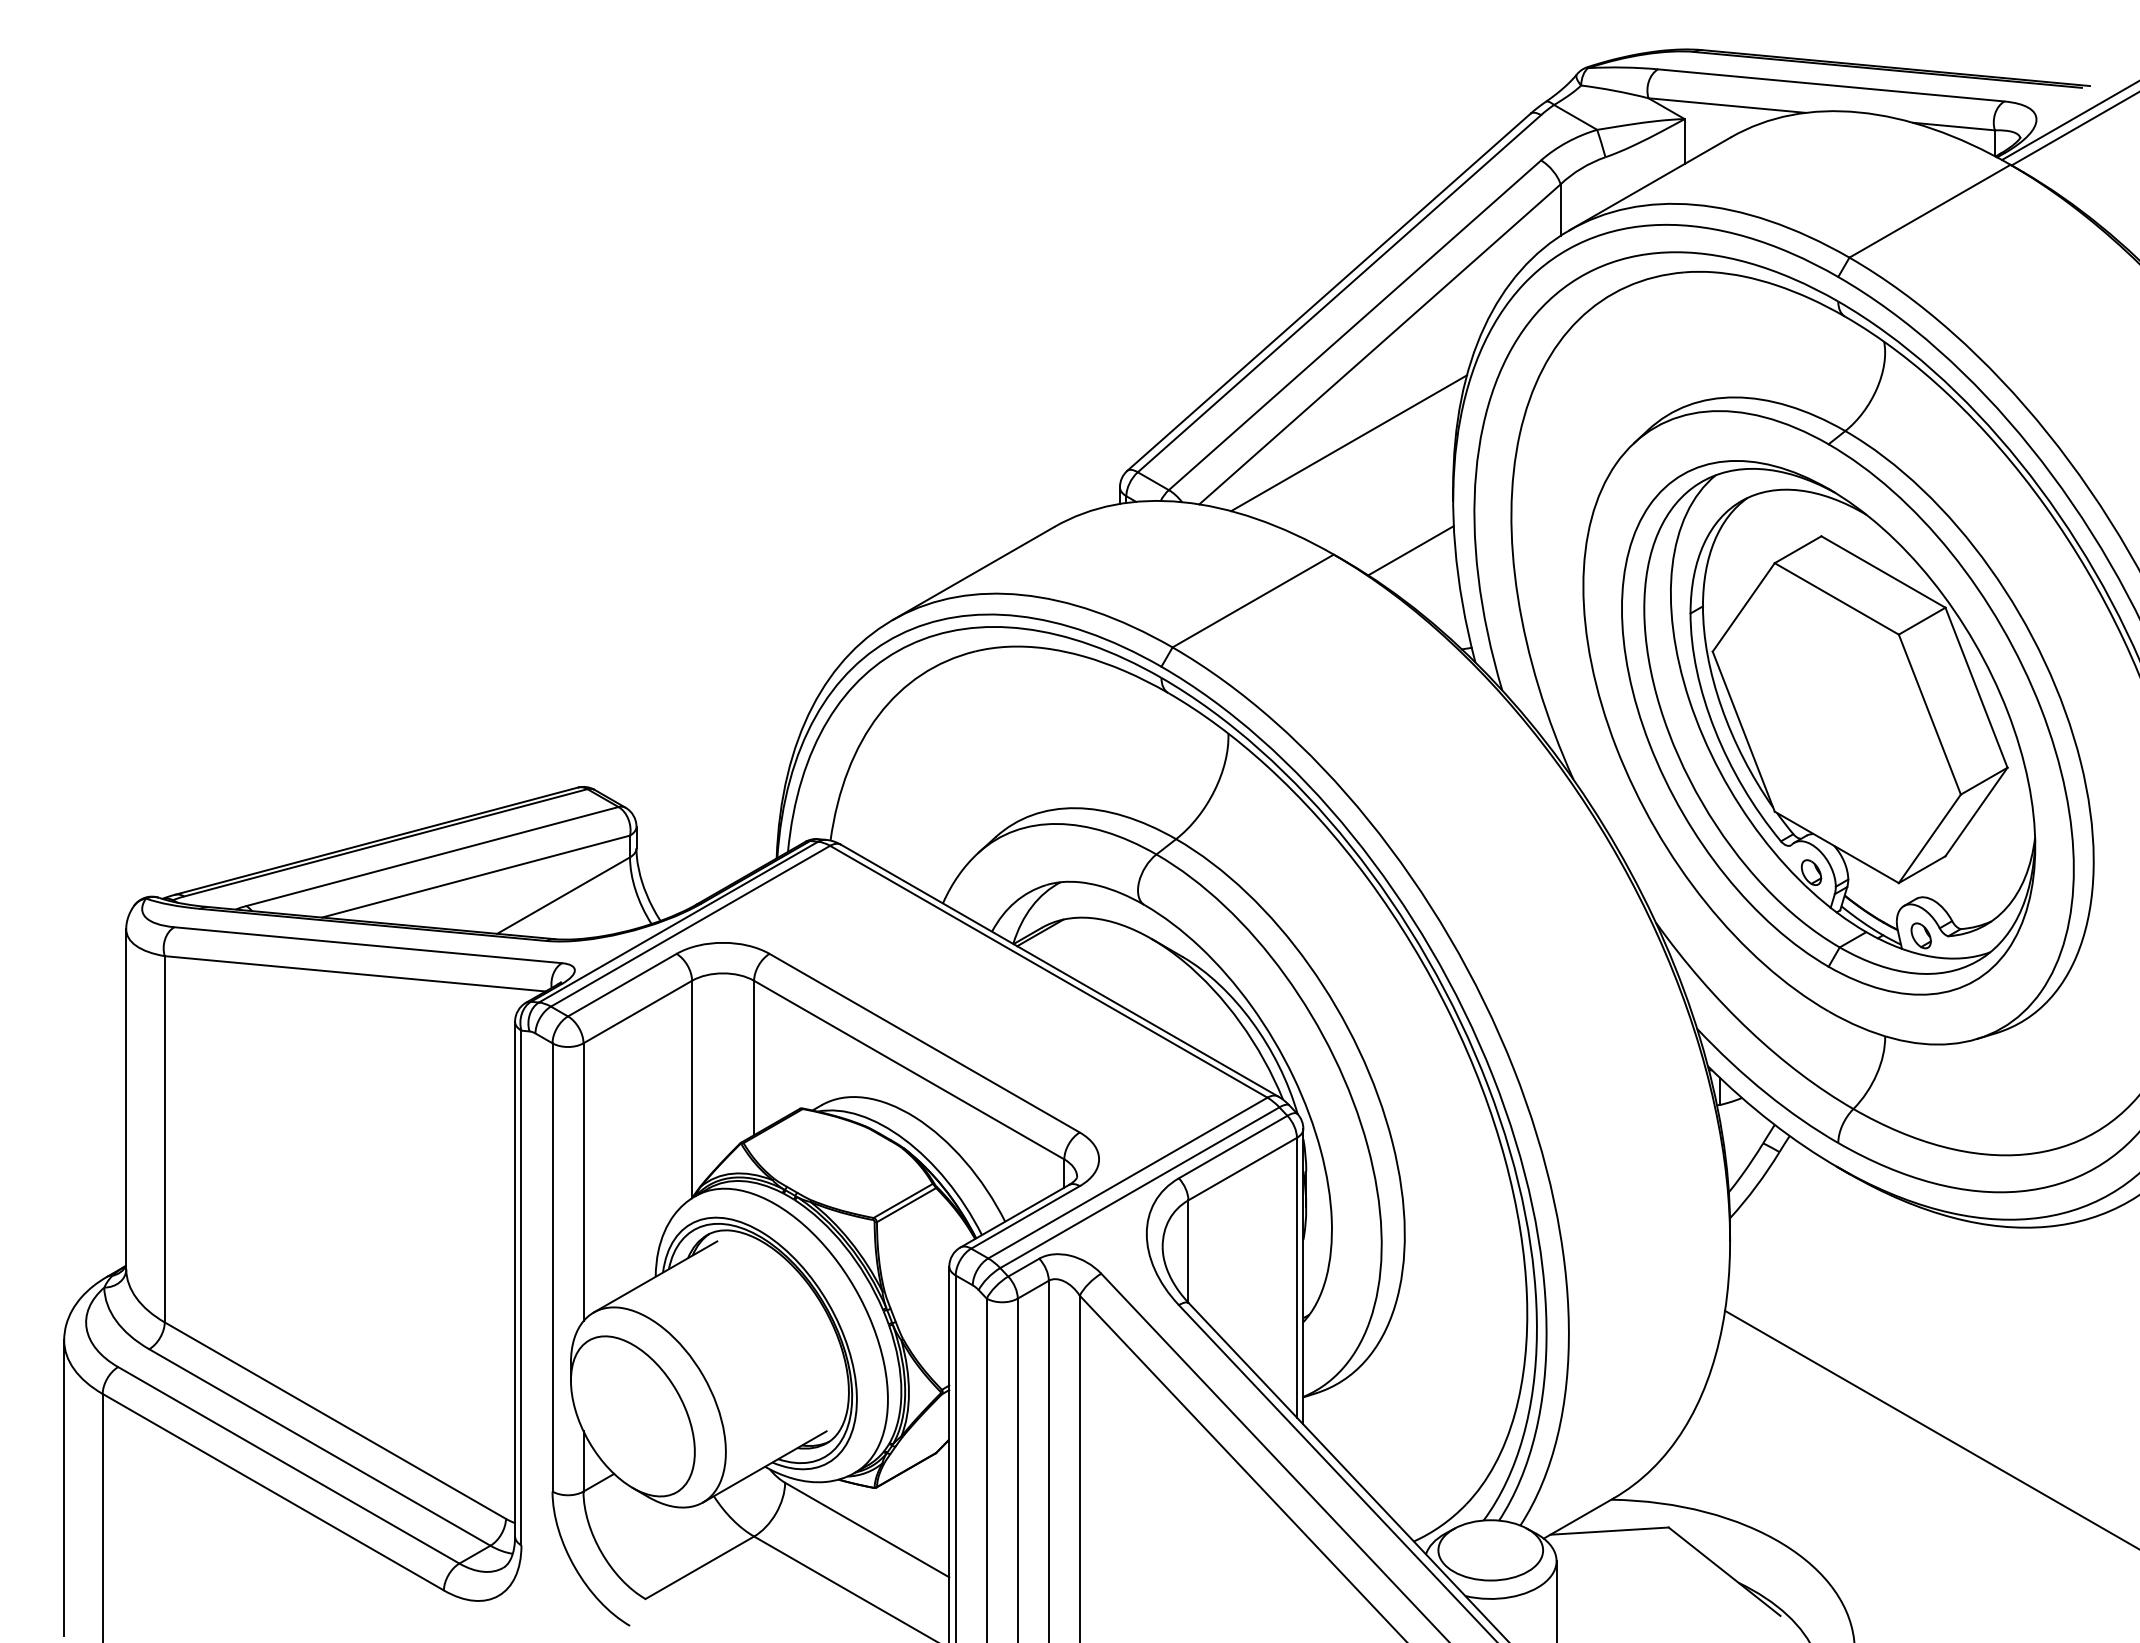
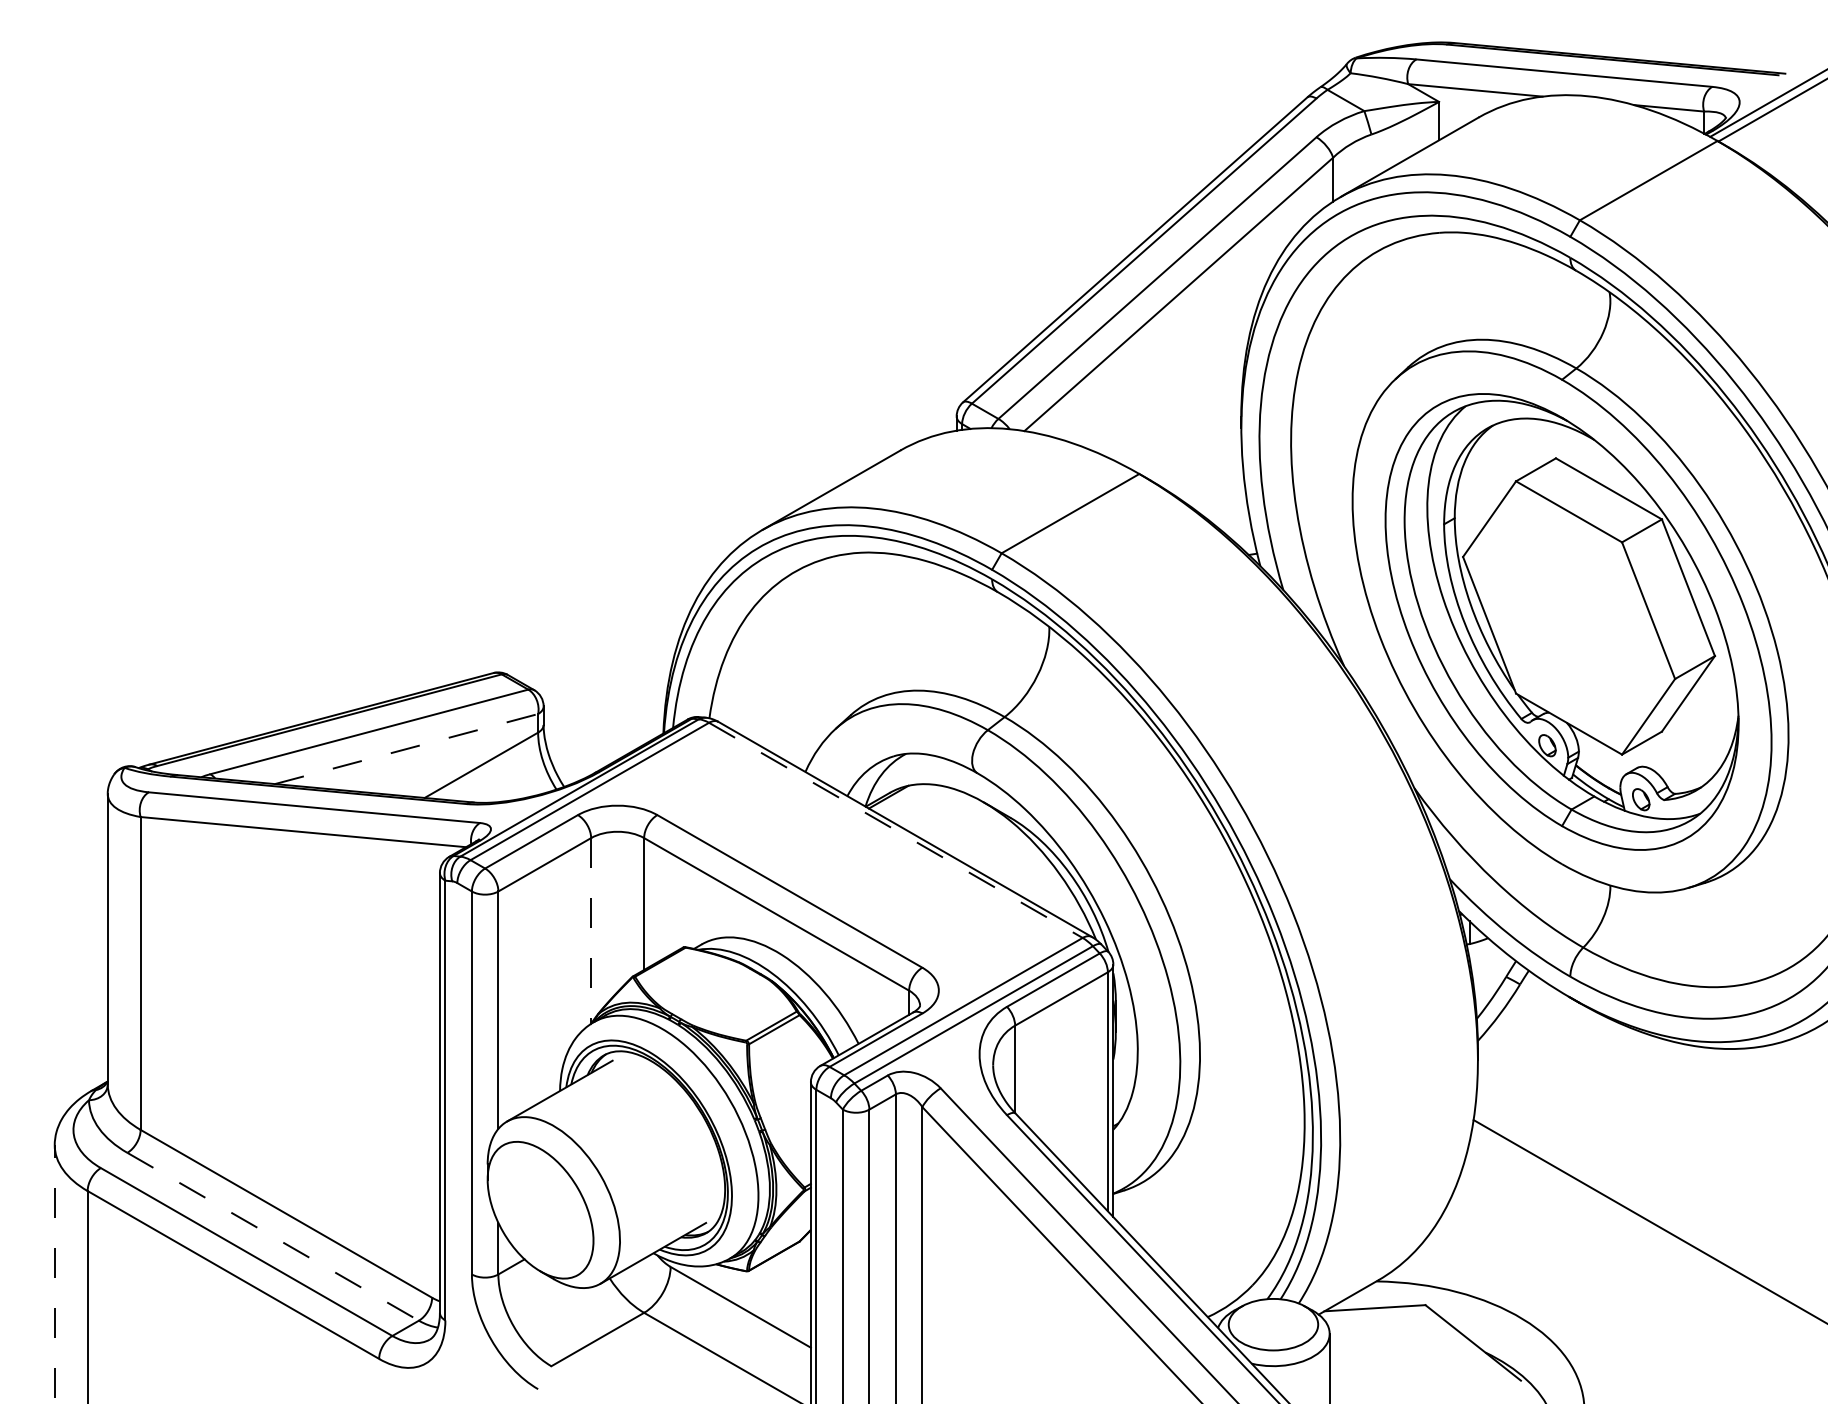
line: (1349, 443) -> (1152, 379), removed
line: (1410, 550) -> (1204, 470), removed
line: (476, 876) -> (406, 748), solid -> dashed
line: (1049, 972) -> (896, 830), solid -> dashed
line: (692, 1089) -> (591, 930), solid -> dashed
line: (319, 1447) -> (272, 1236), solid -> dashed
line: (64, 1488) -> (55, 1271), solid -> dashed

